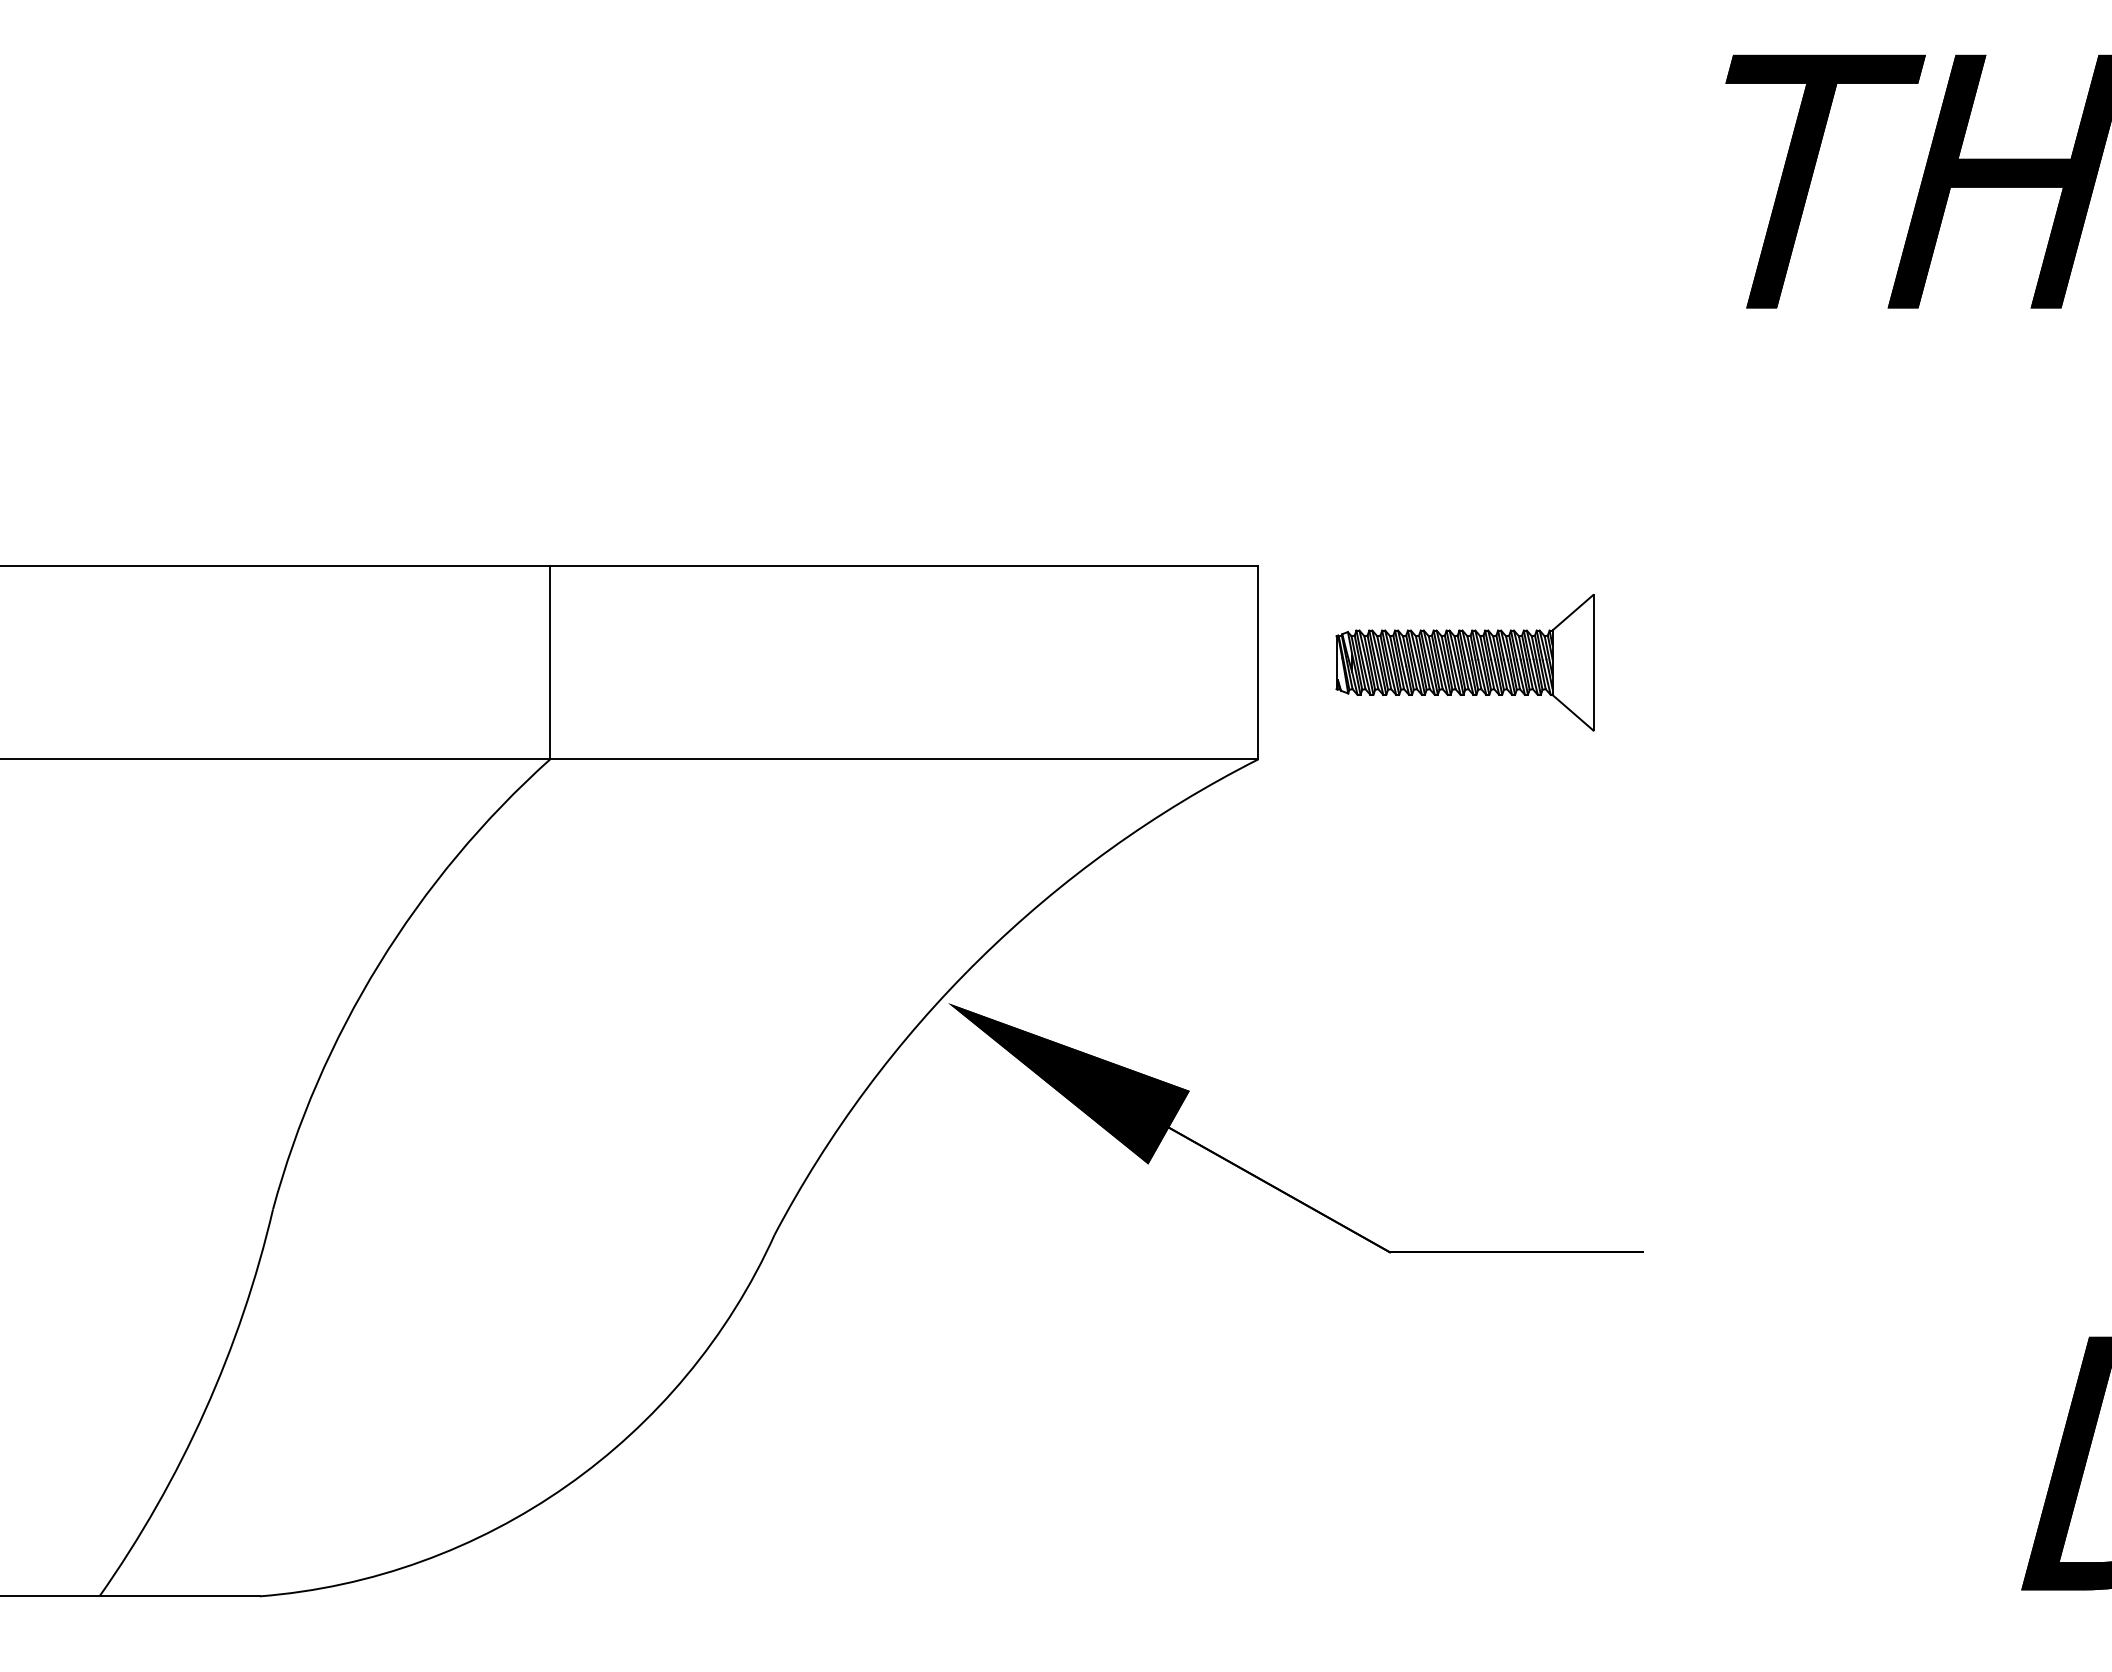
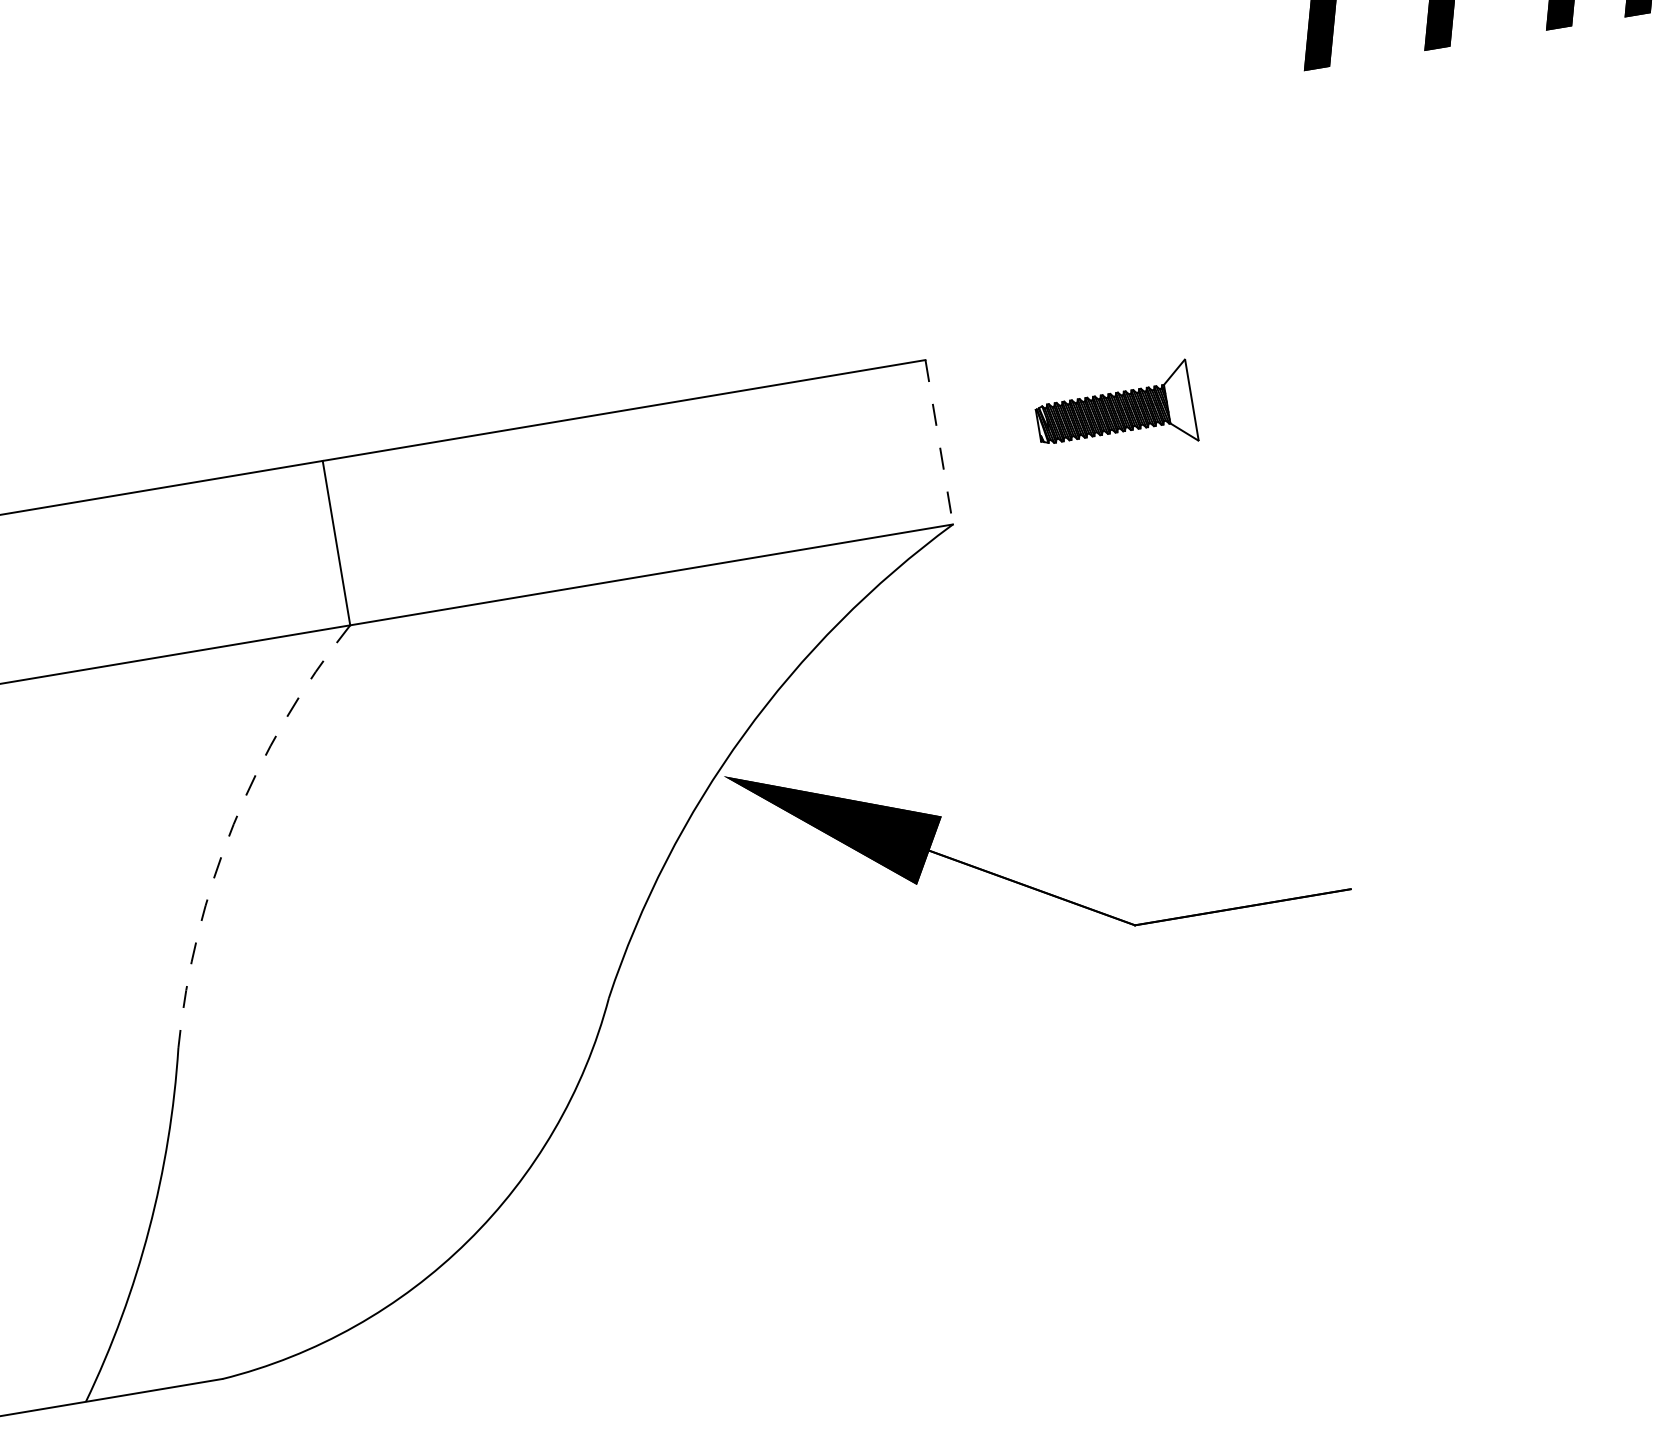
line: (1258, 662) -> (939, 442), solid -> dashed
part: (1464, 662) -> (1114, 412), size x0.7
arc: (379, 964) -> (234, 824), solid -> dashed

